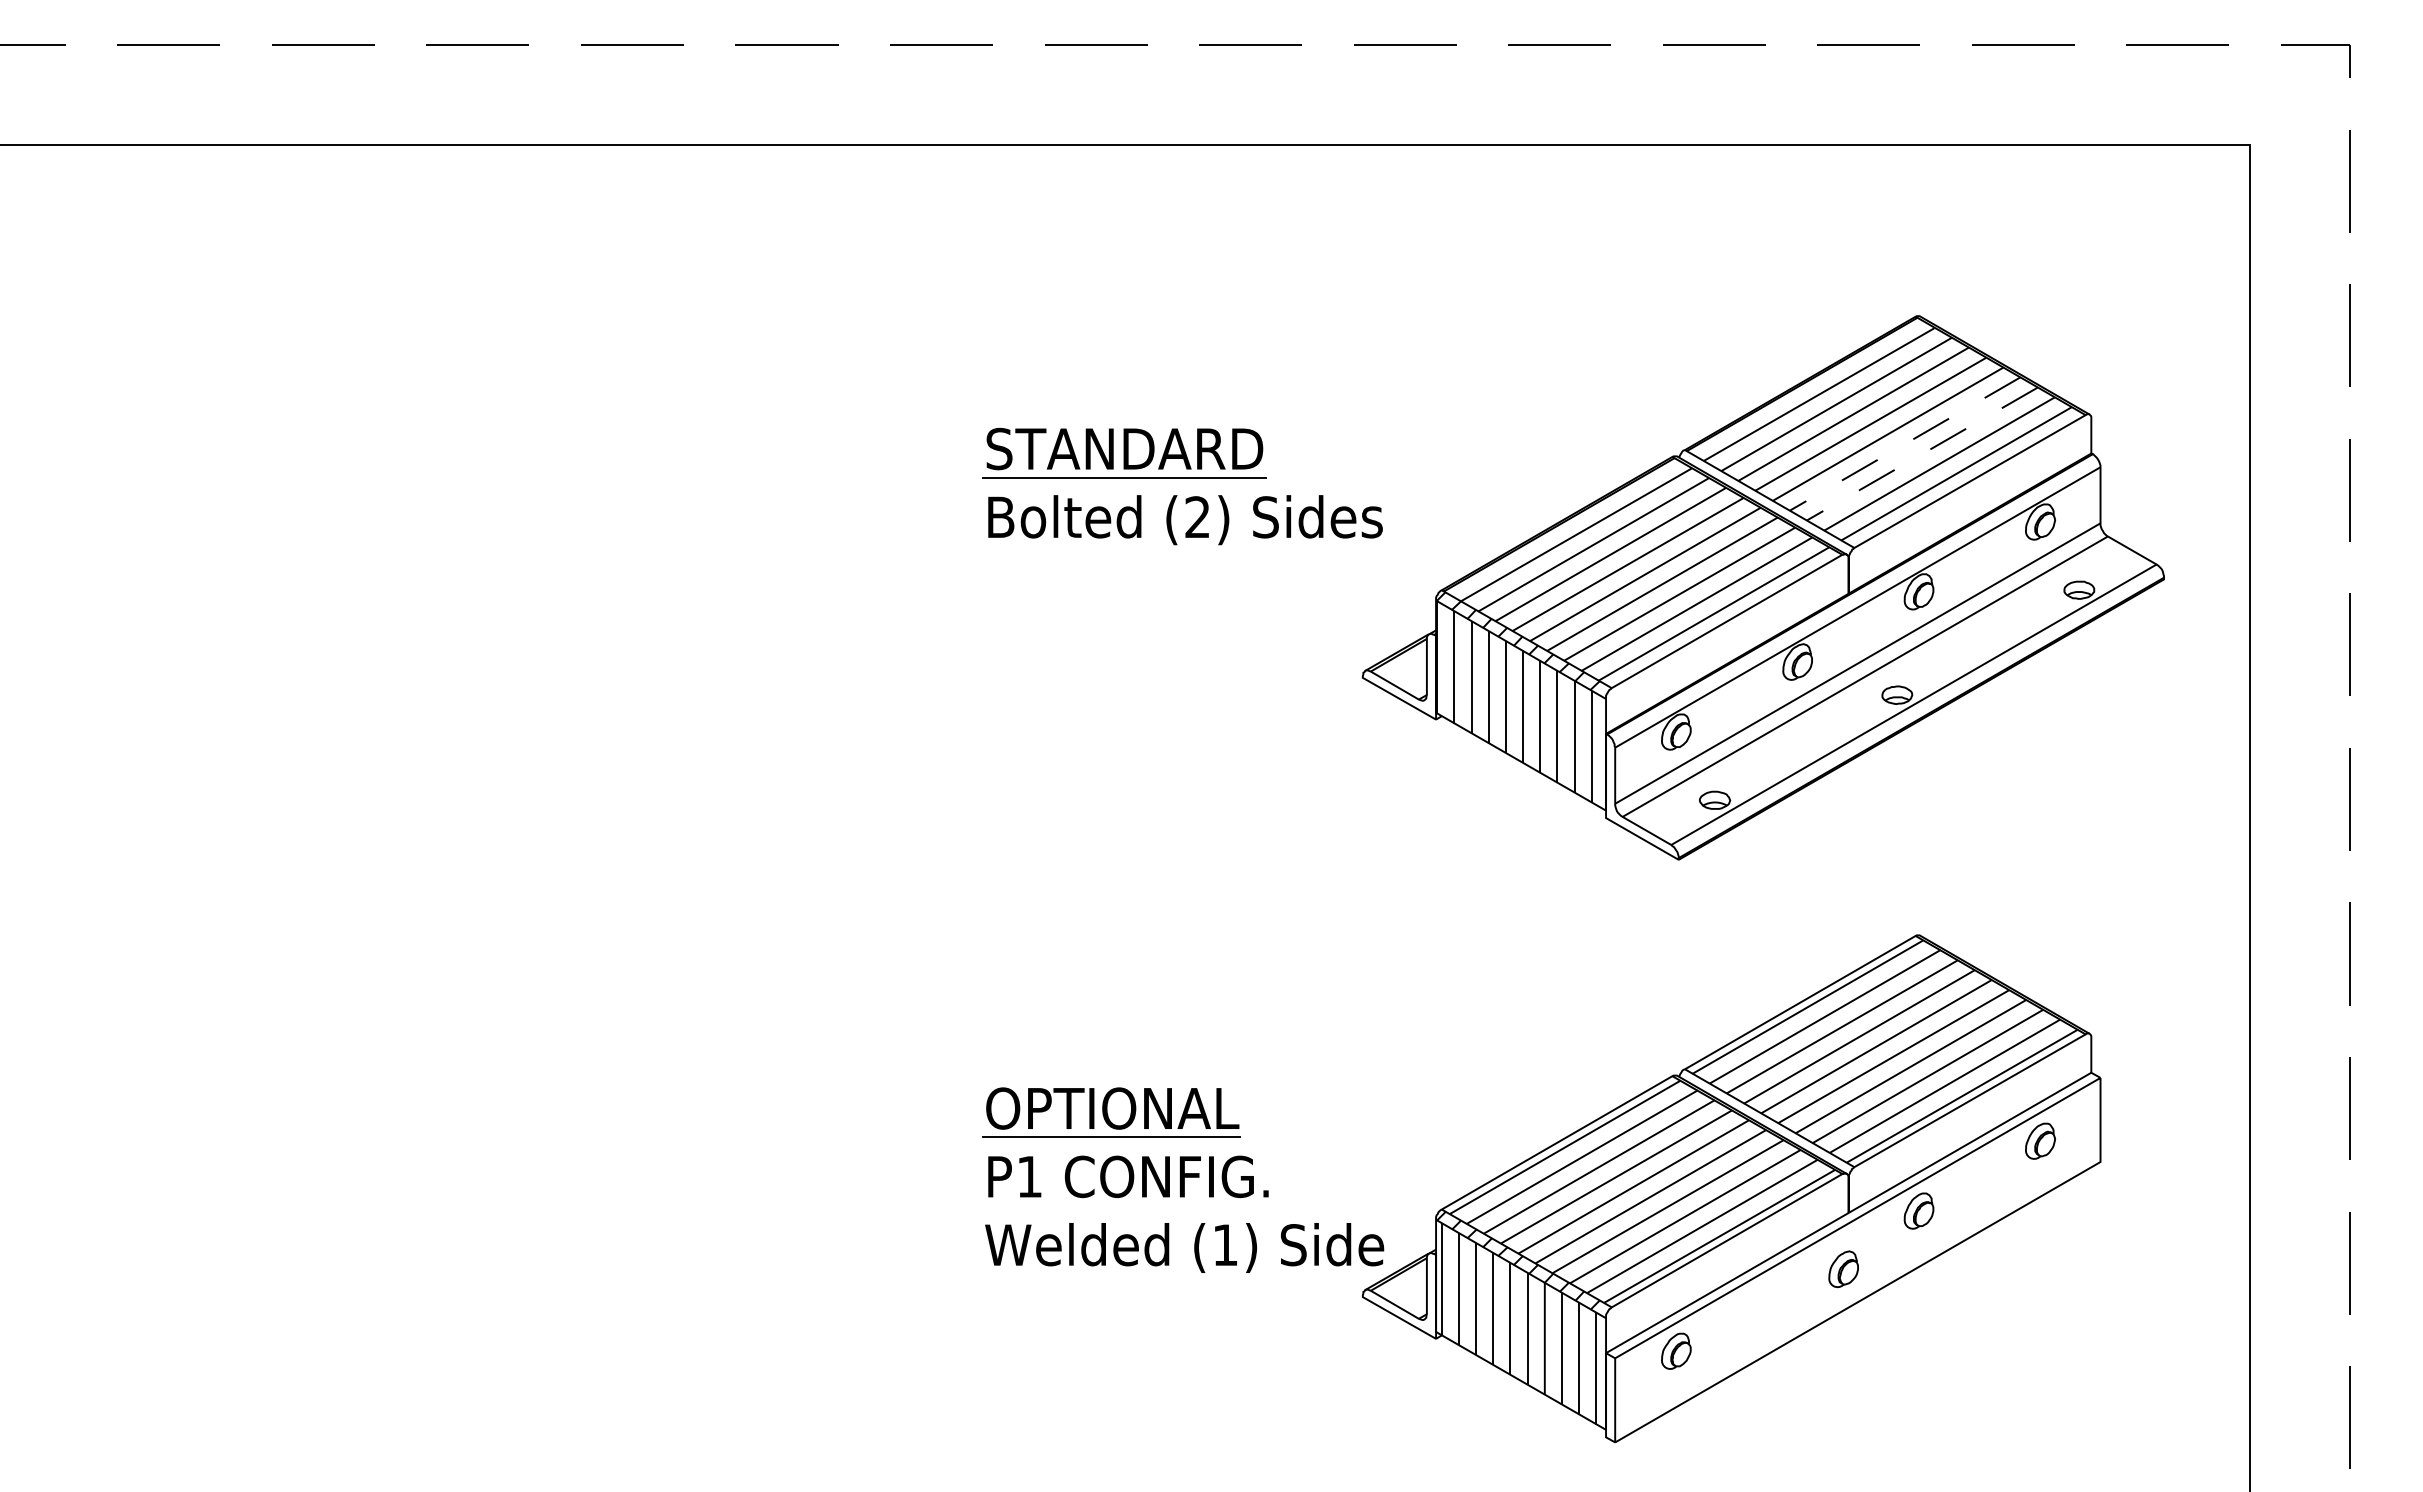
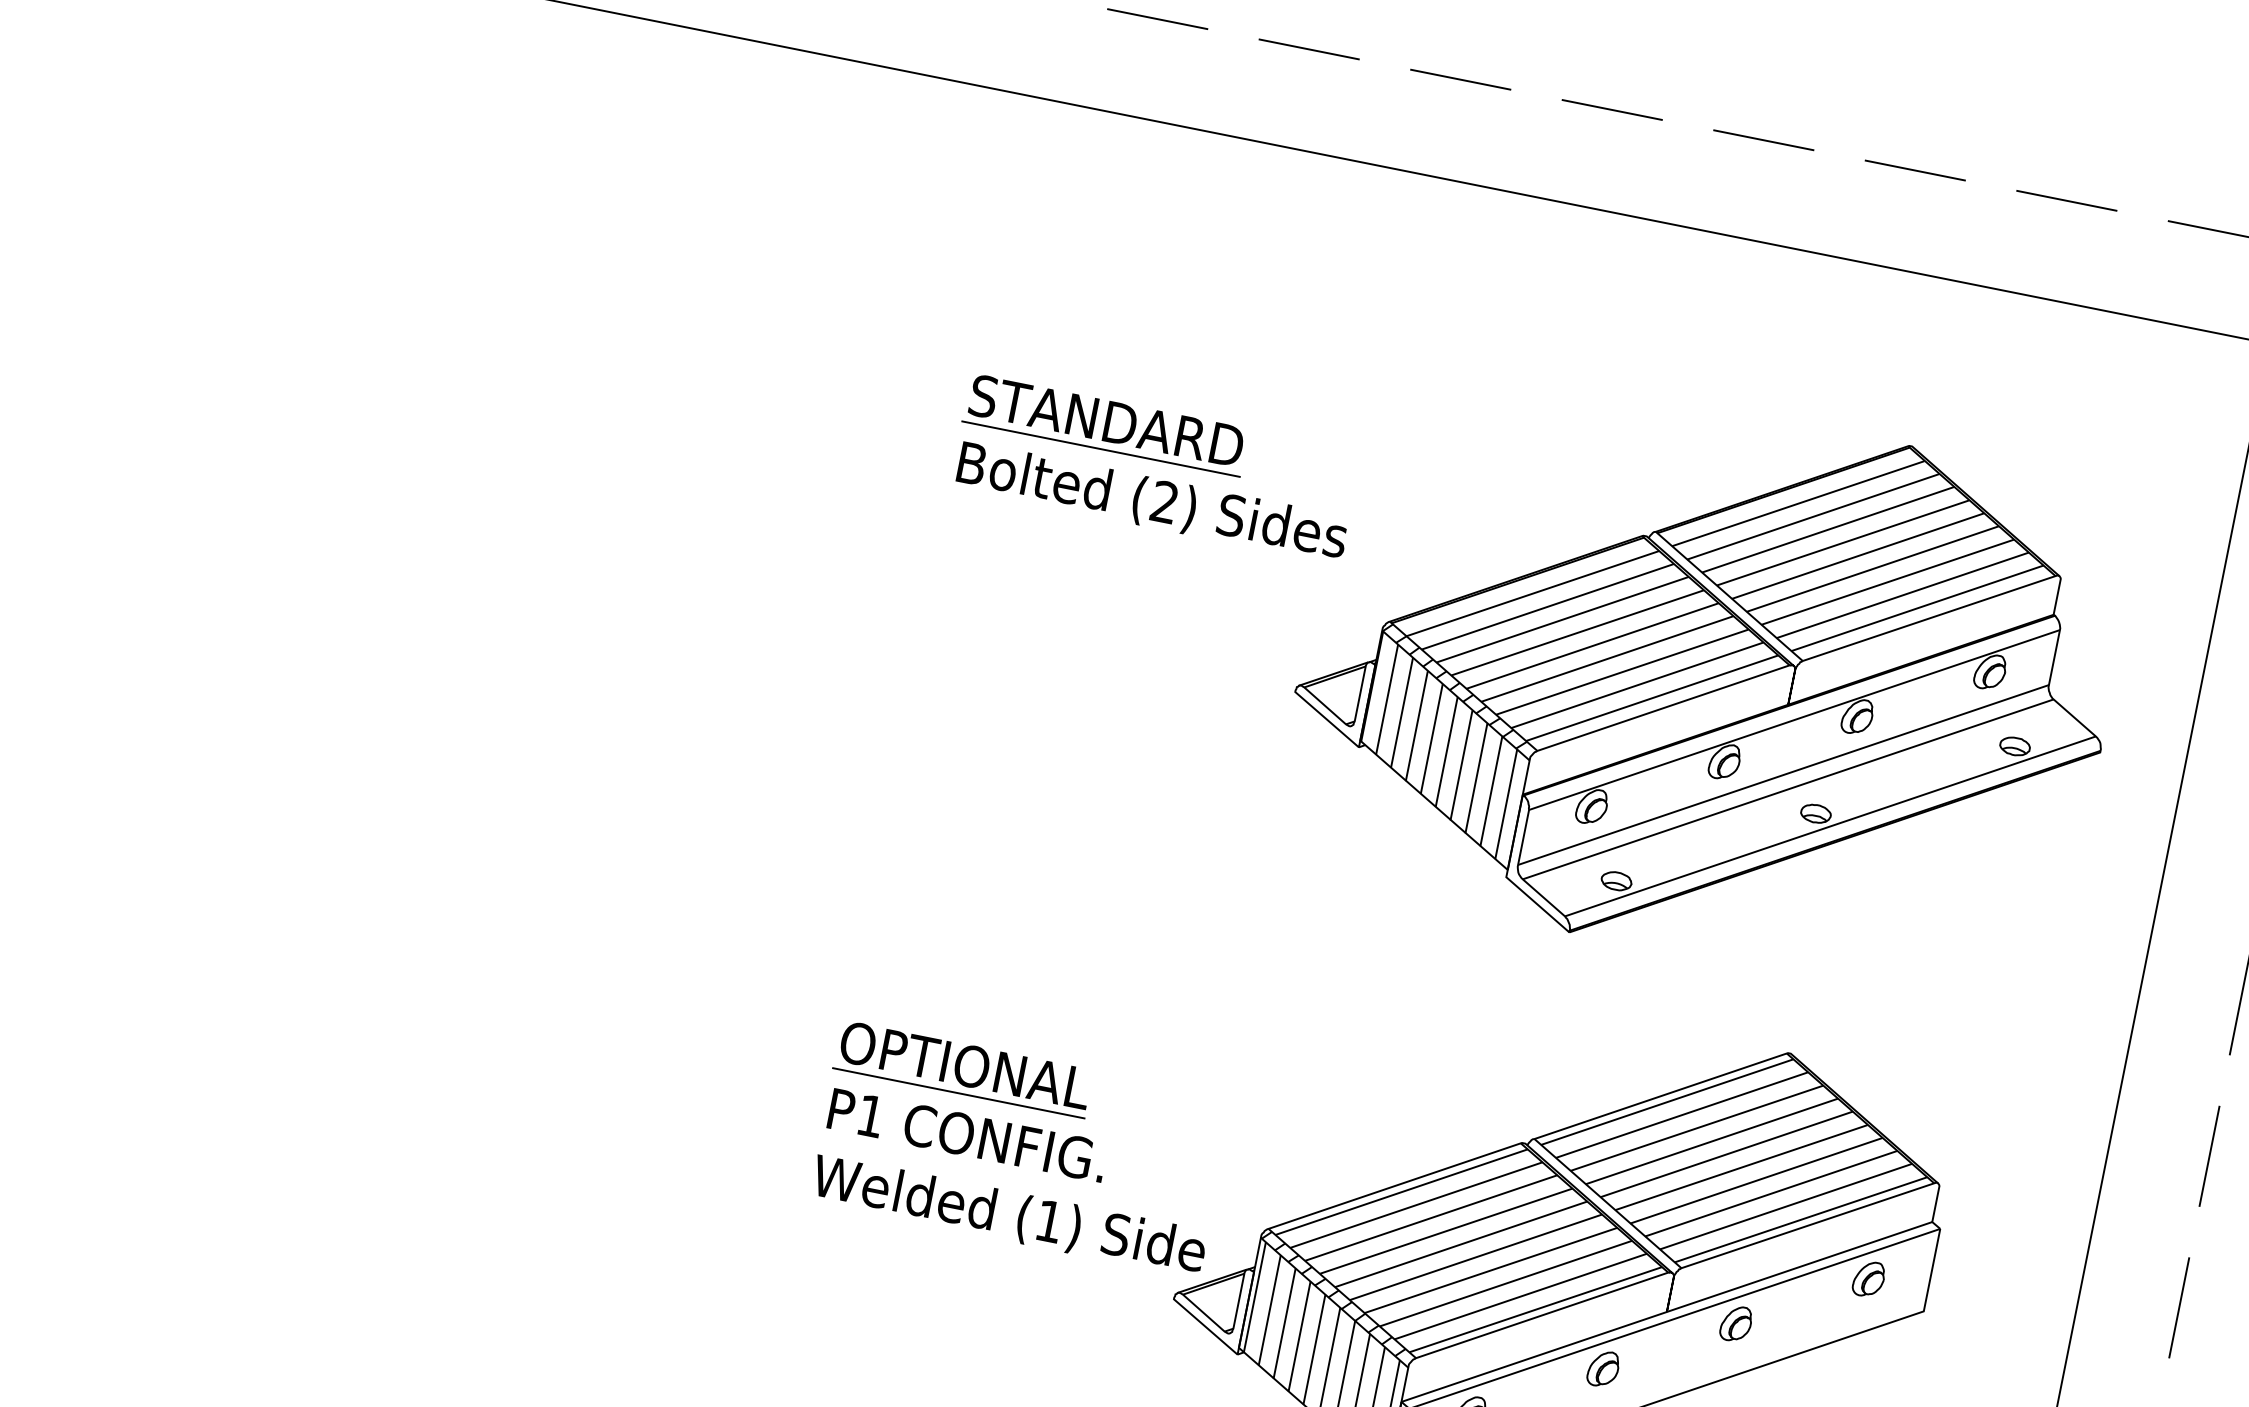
line: (1904, 444) -> (1872, 569), dashed -> solid
line: (1921, 454) -> (1886, 582), dashed -> solid
part: (1843, 1269) -> (1603, 1369), moved

